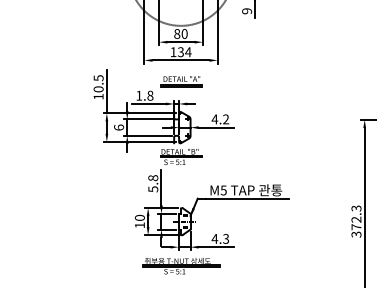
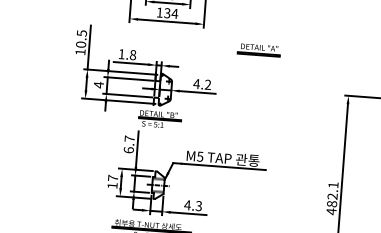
part: (181, 81) -> (259, 50), moved
text: (119, 127) -> (99, 84), 6 -> 4
text: (153, 183) -> (129, 144), 5.8 -> 6.7
text: (139, 217) -> (112, 177), 10 -> 17
text: (356, 221) -> (332, 198), 372.3 -> 482.1

